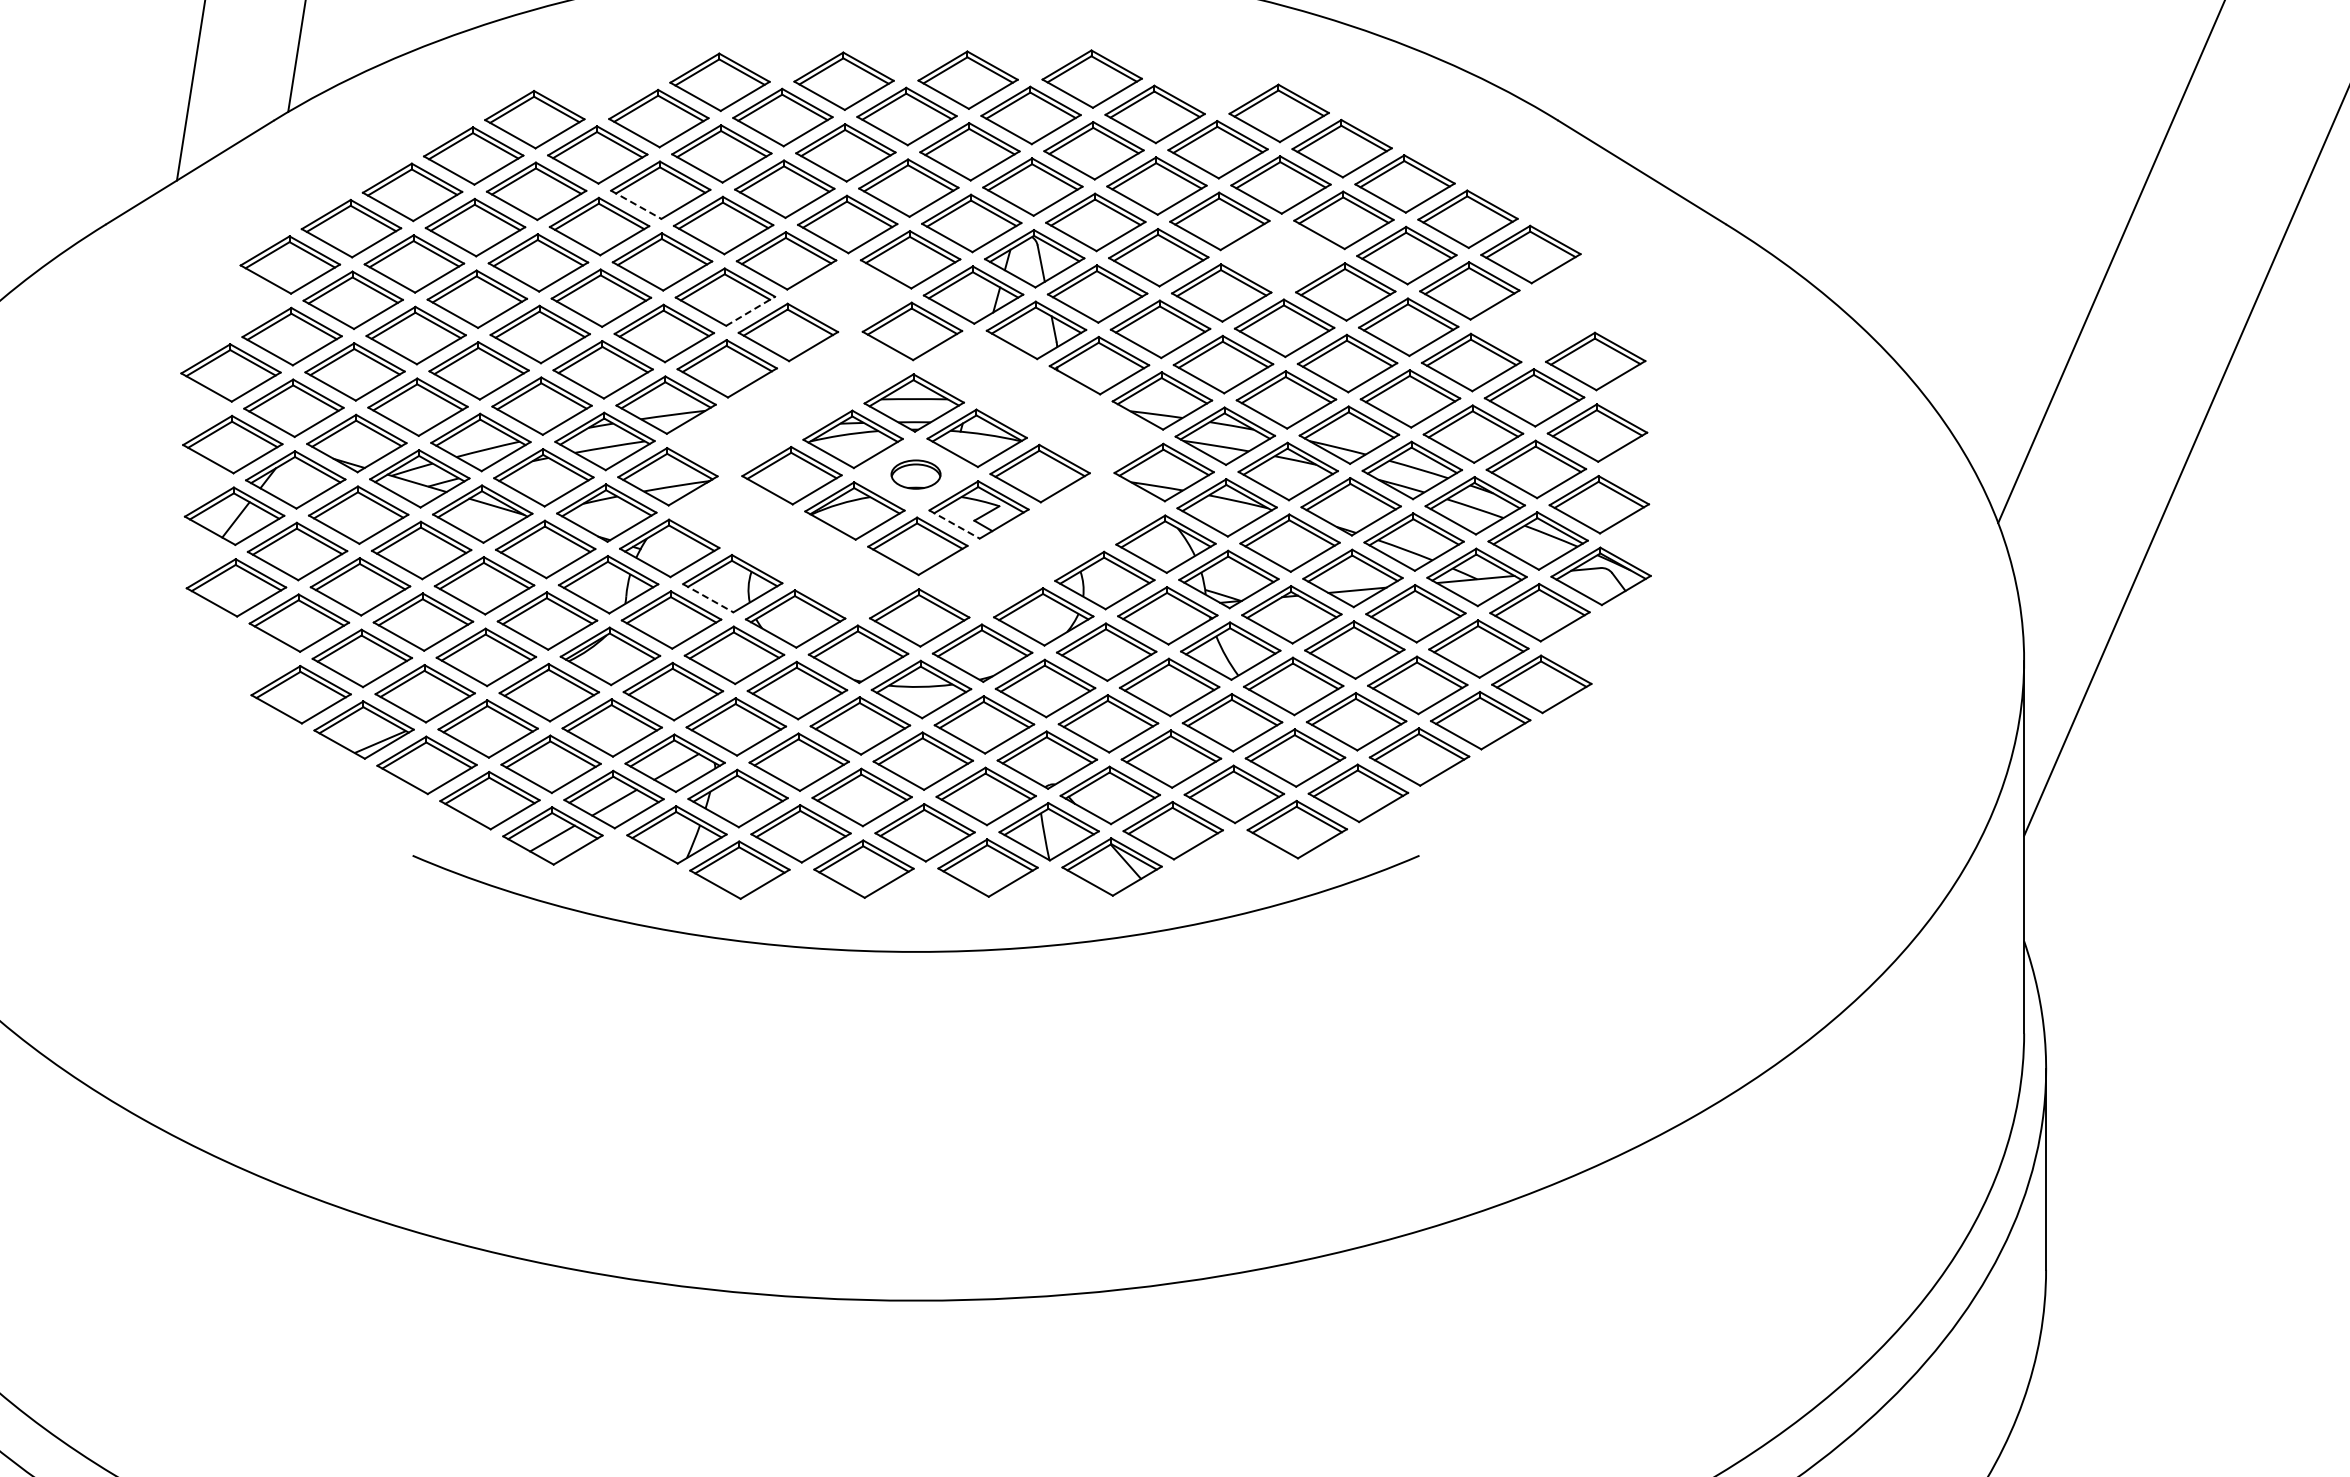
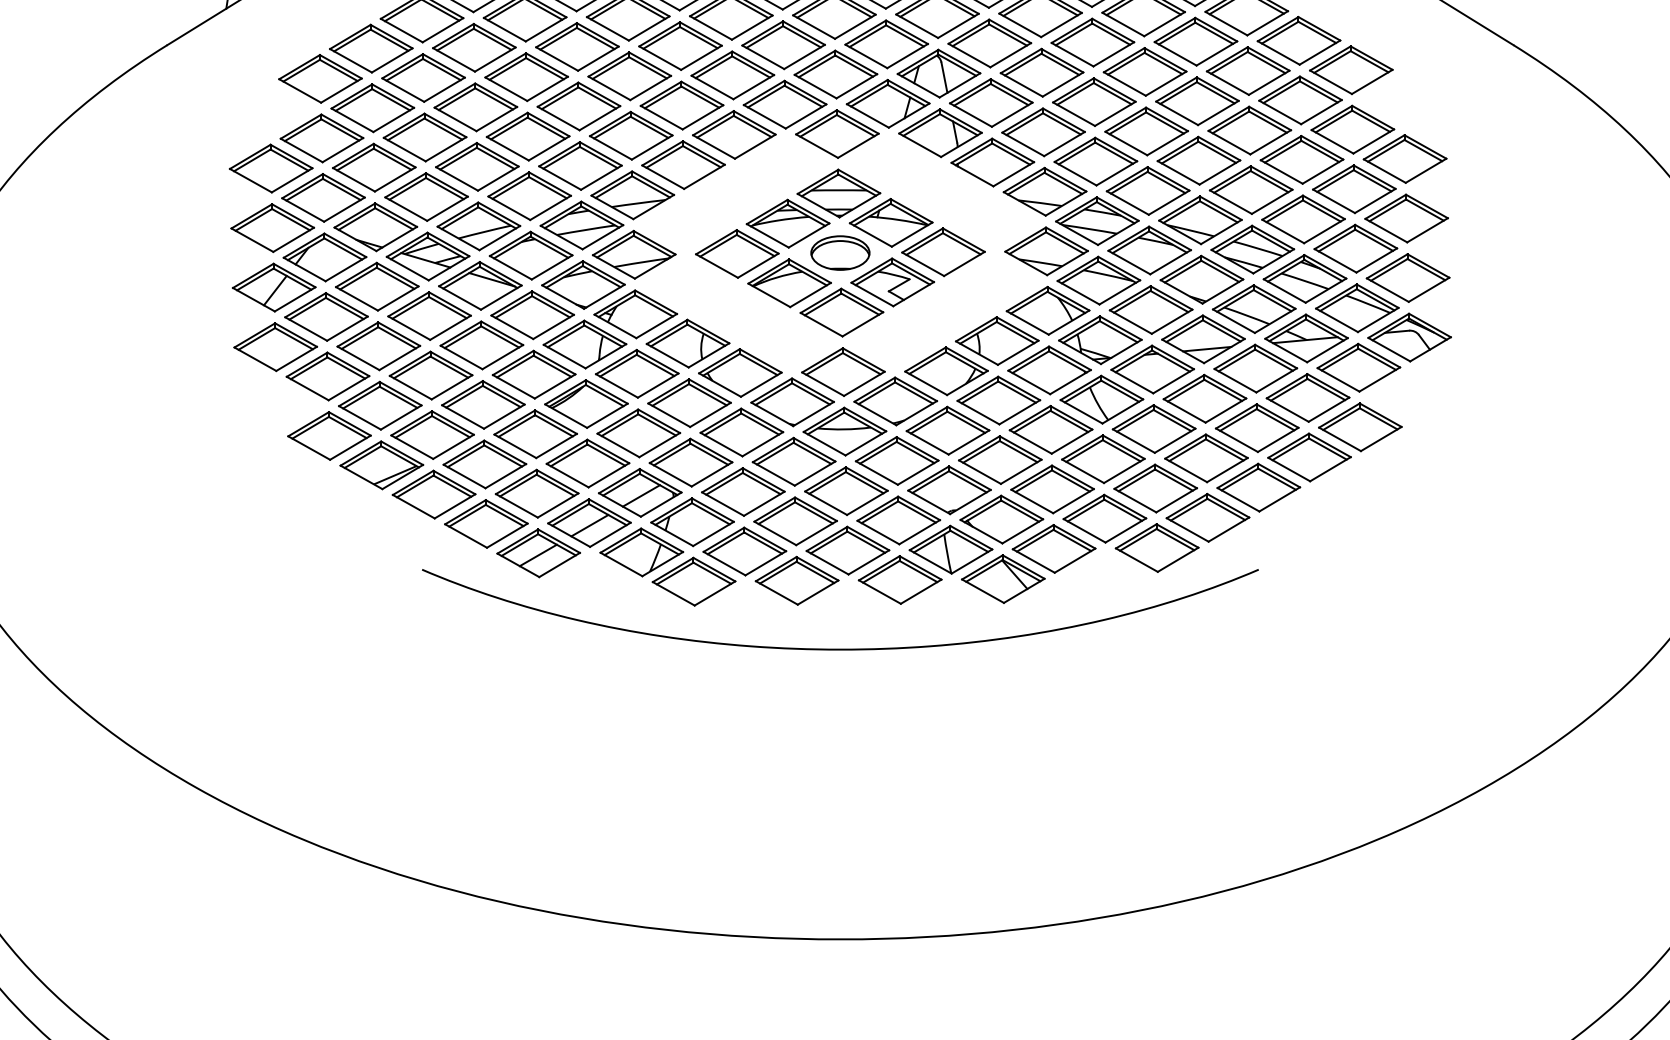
line: (636, 204) -> (608, 28), dashed -> solid
part: (1282, 256) -> (1144, 71), added
part: (849, 295) -> (785, 104), added
line: (751, 311) -> (703, 117), dashed -> solid
part: (1532, 325) -> (1352, 129), added
part: (915, 474) -> (839, 252), size x1.43
line: (954, 524) -> (872, 294), dashed -> solid
line: (708, 598) -> (667, 355), dashed -> solid

